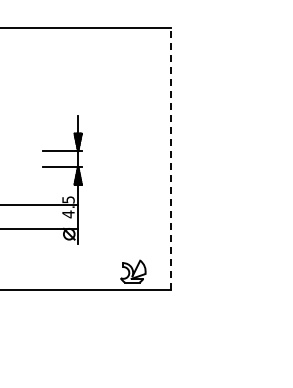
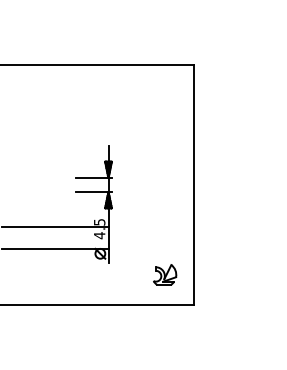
line: (170, 158) -> (193, 184), dashed -> solid
part: (133, 271) -> (165, 274), moved

